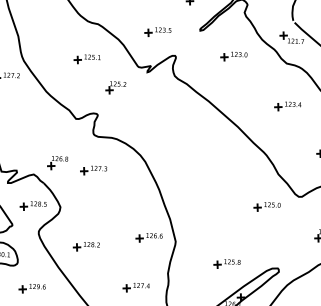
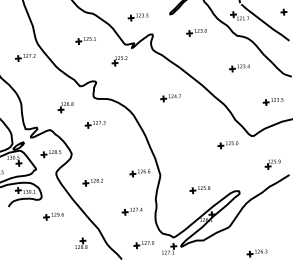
part: (115, 88) -> (119, 61), moved
part: (194, 141) -> (170, 98), added
part: (57, 163) -> (65, 107), moved

